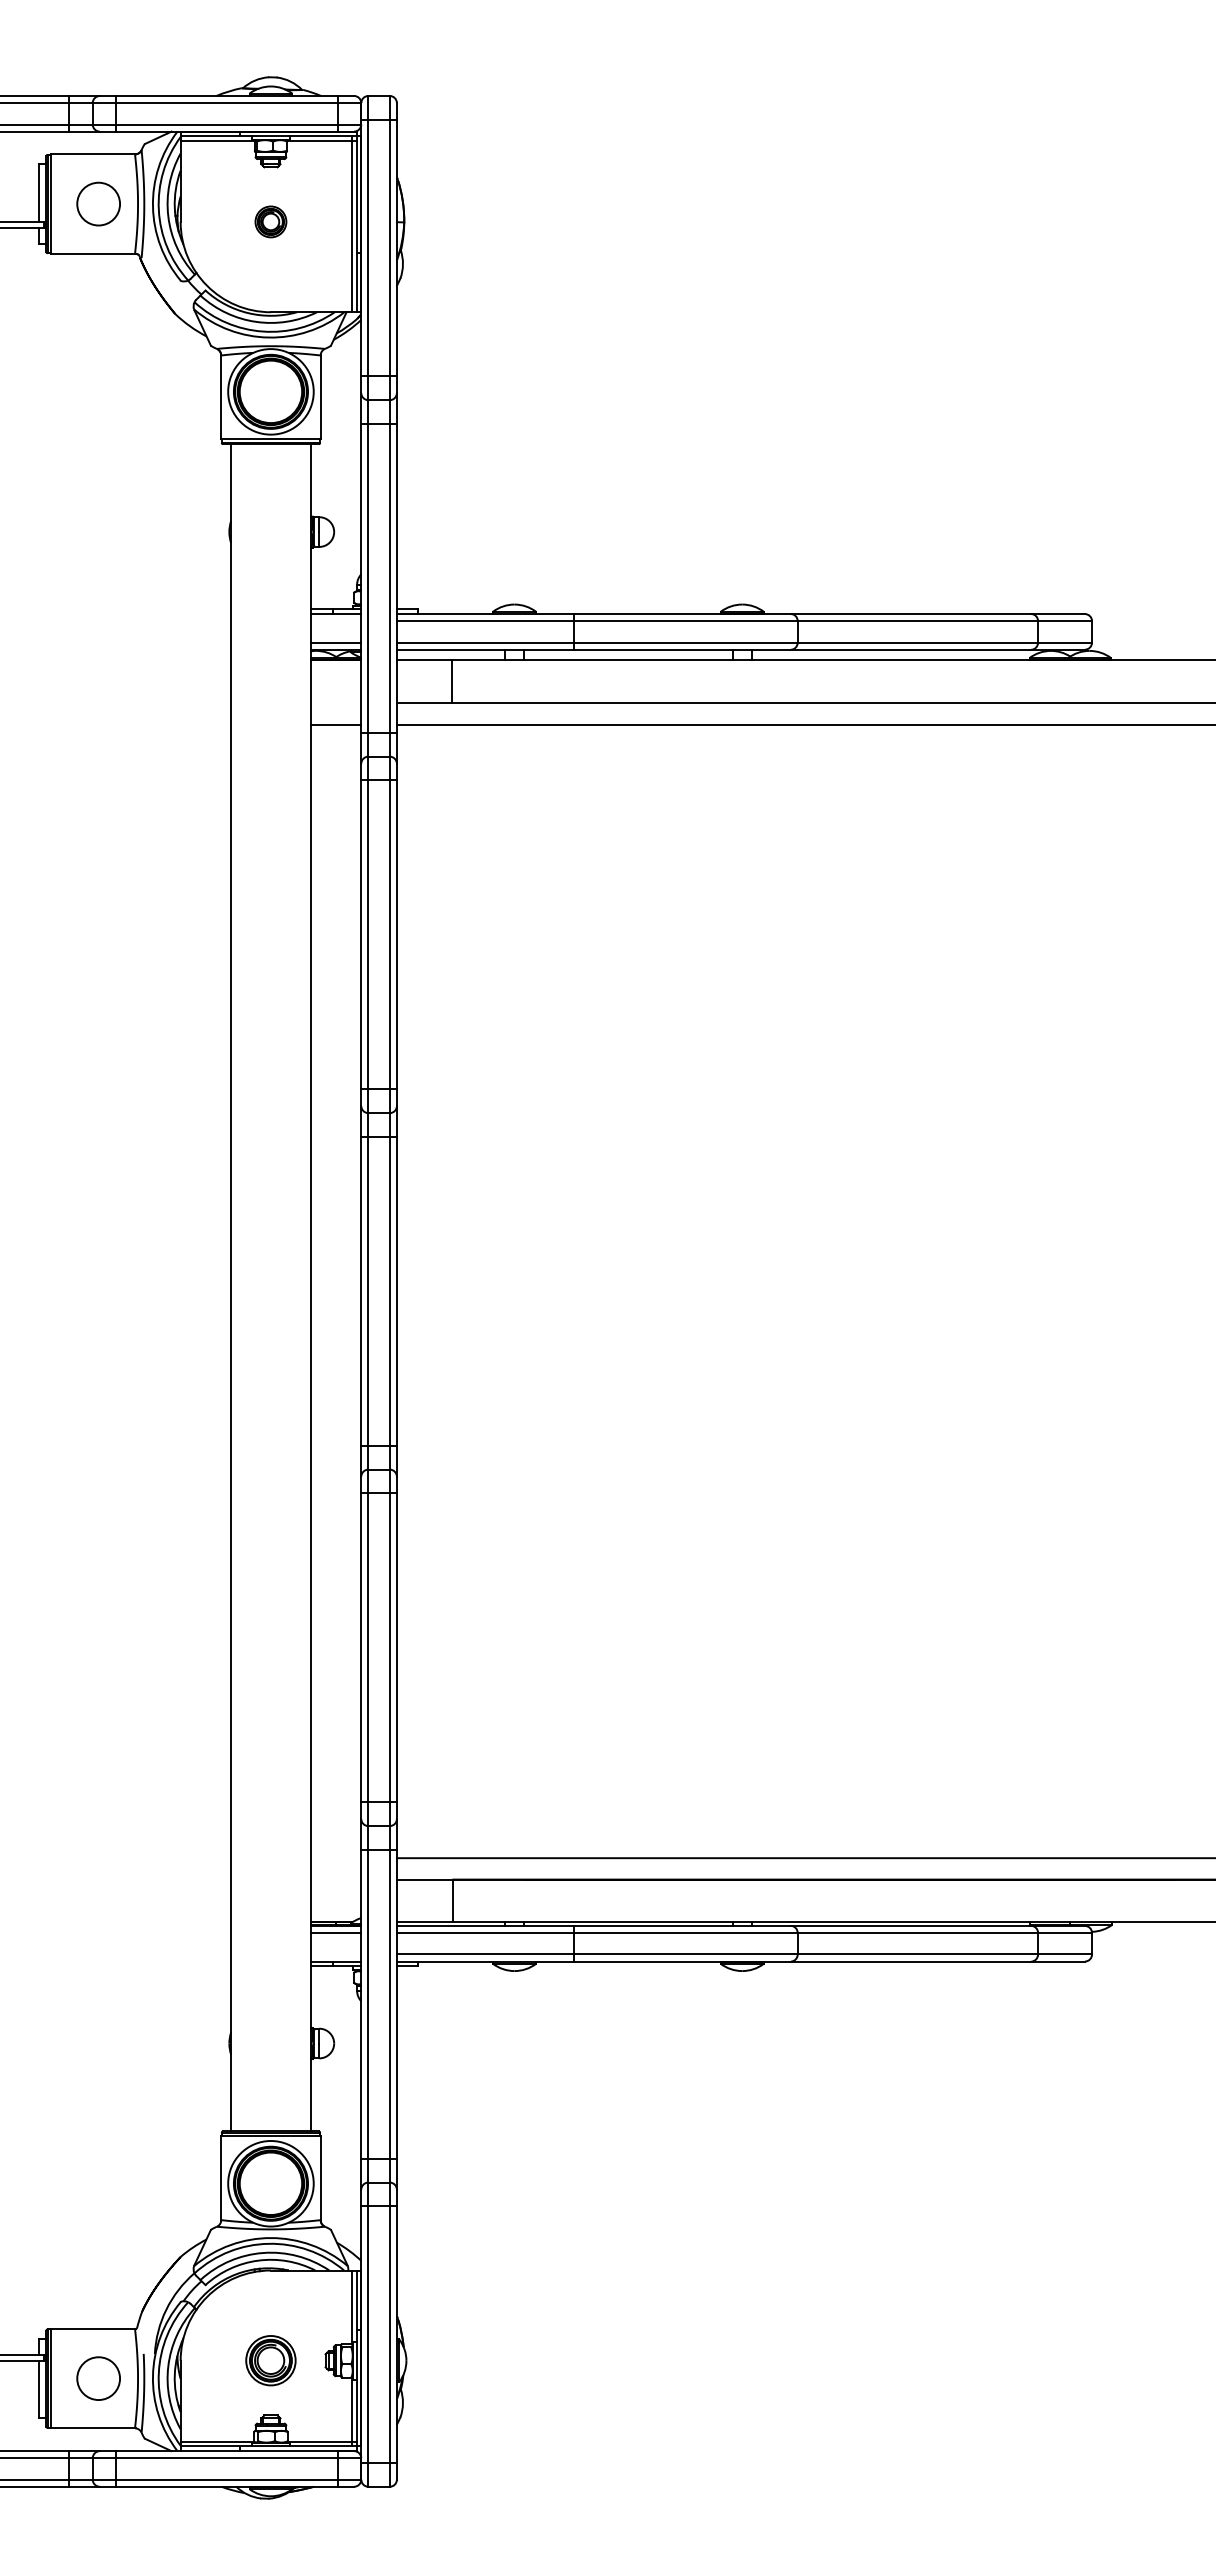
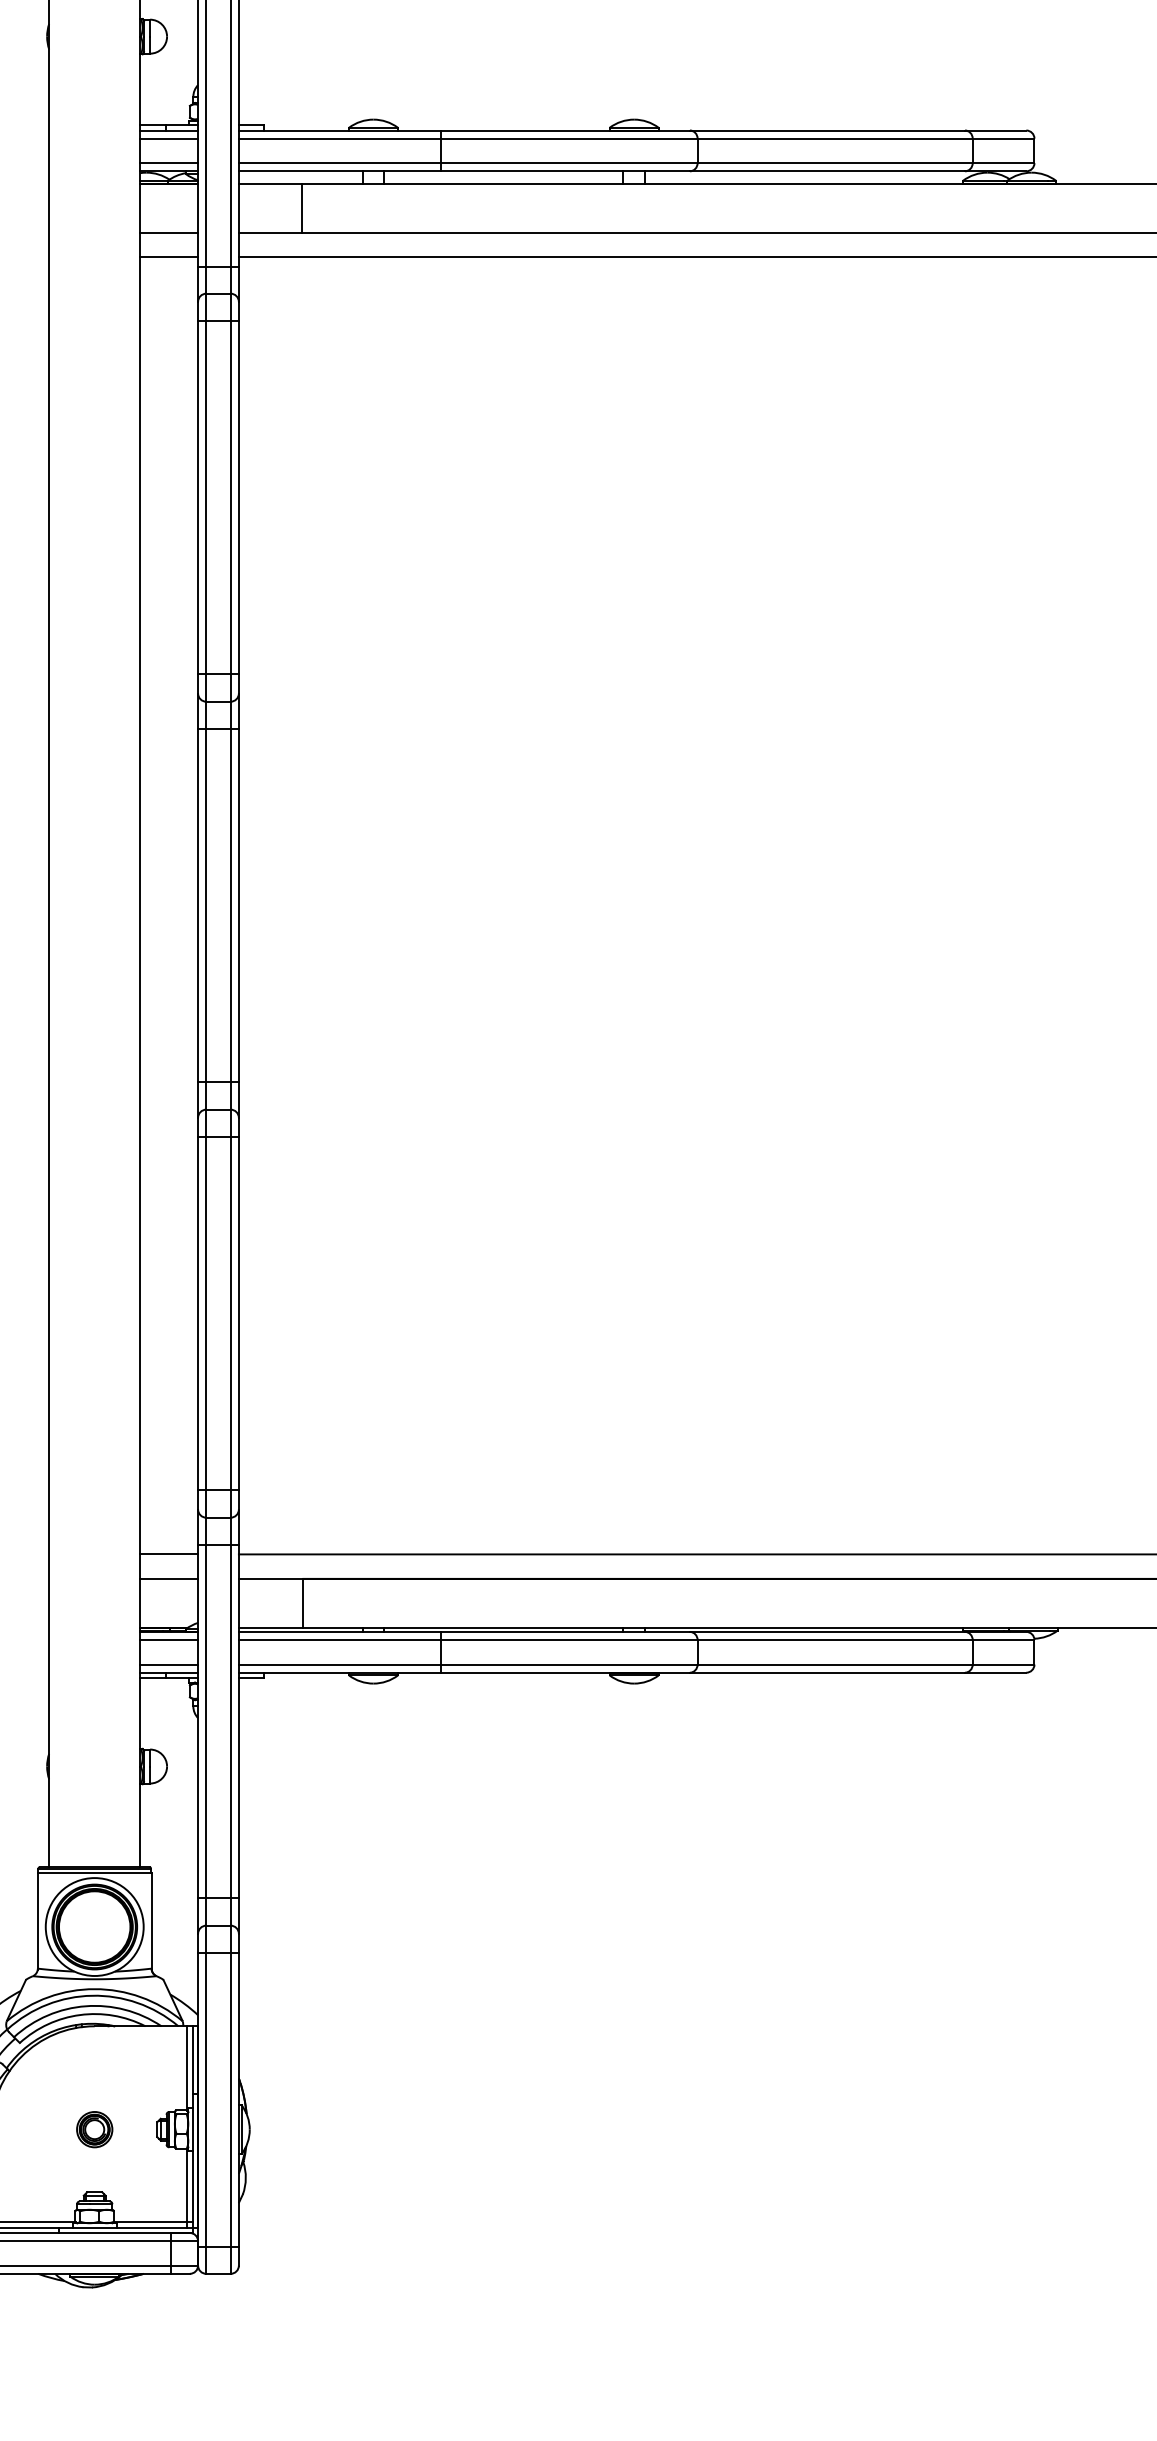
line: (335, 621) -> (168, 139), added
line: (335, 703) -> (168, 232), added
line: (335, 1858) -> (168, 1554), added
line: (335, 1879) -> (168, 1578), added
line: (335, 1954) -> (168, 1664), added
part: (270, 2360) -> (94, 2129), size x0.62

